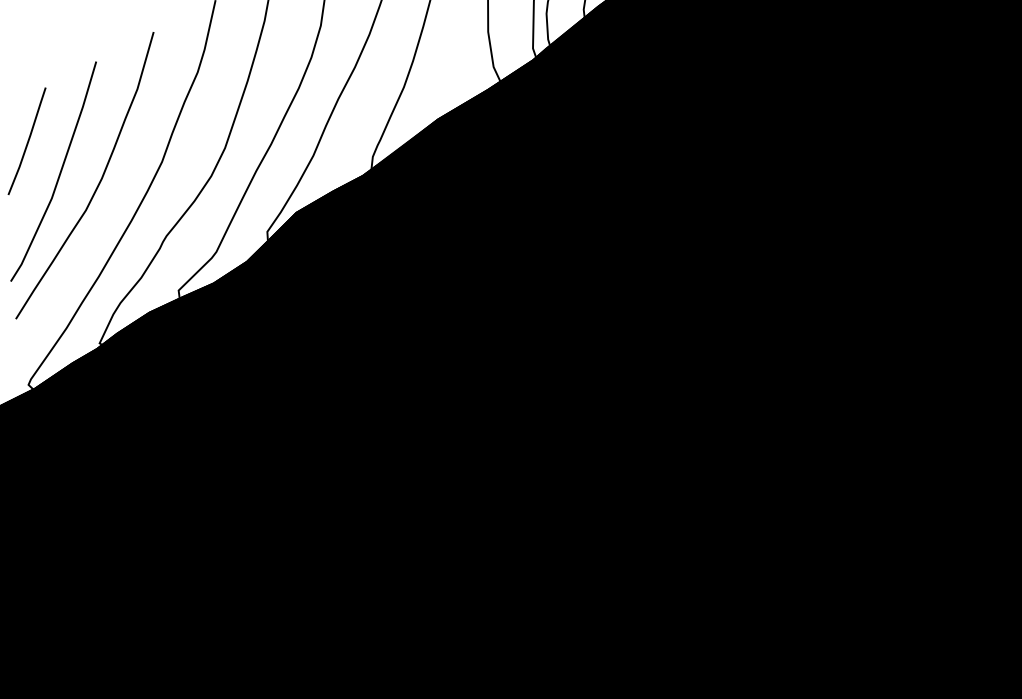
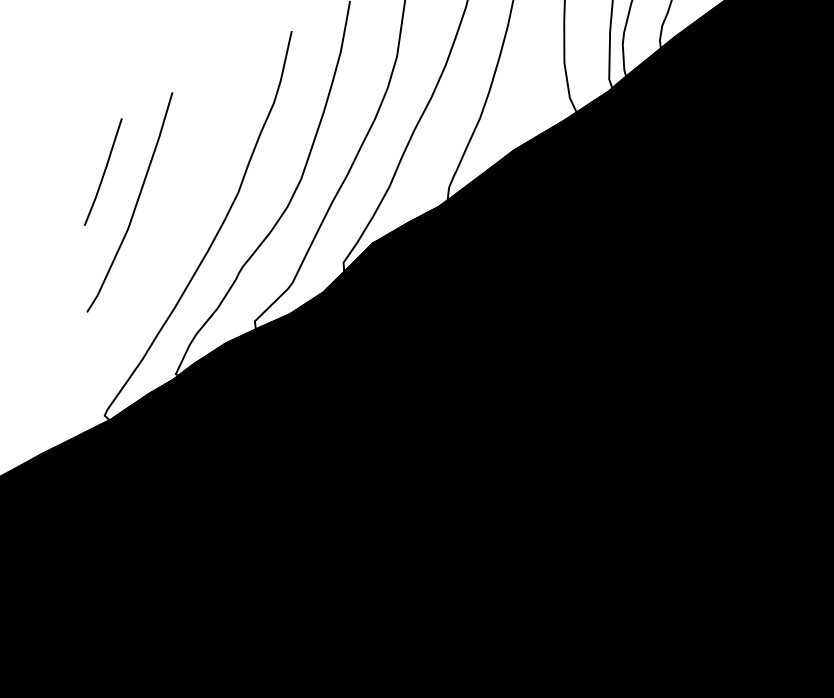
curve: (98, 182) -> (174, 213), removed

